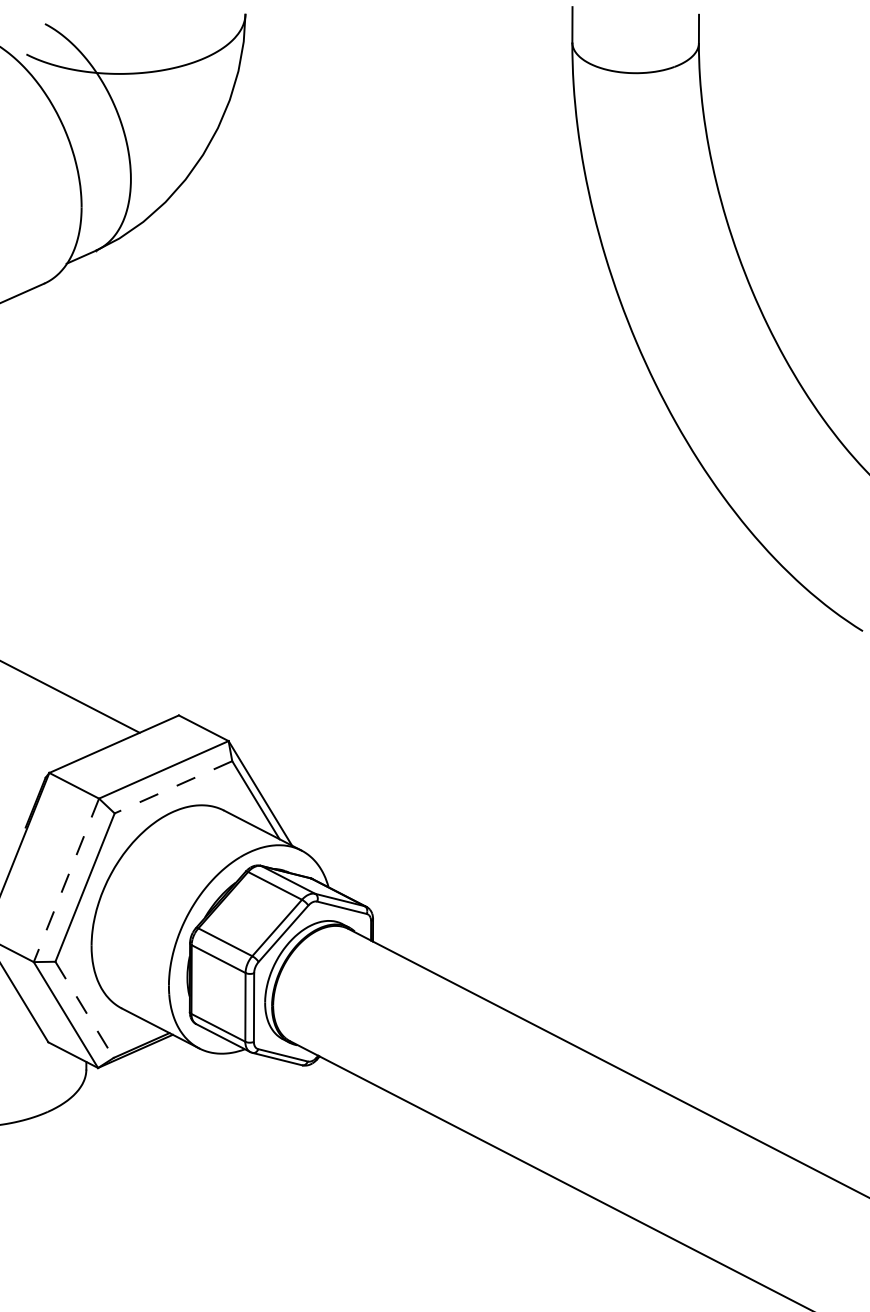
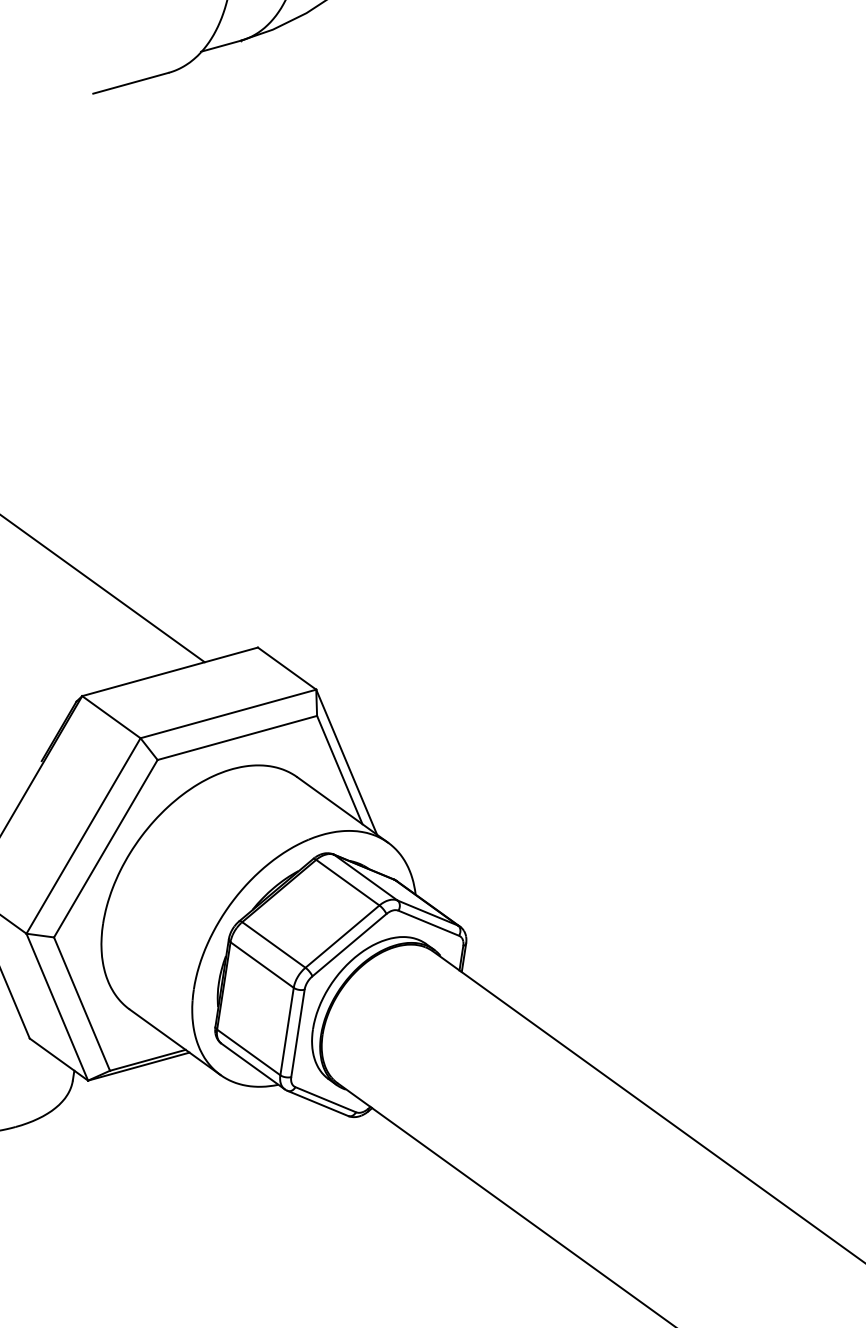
line: (173, 787) -> (237, 738), dashed -> solid
line: (66, 880) -> (83, 836), dashed -> solid
line: (84, 1010) -> (81, 1004), dashed -> solid

